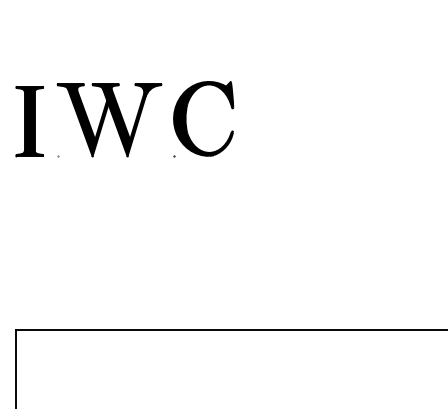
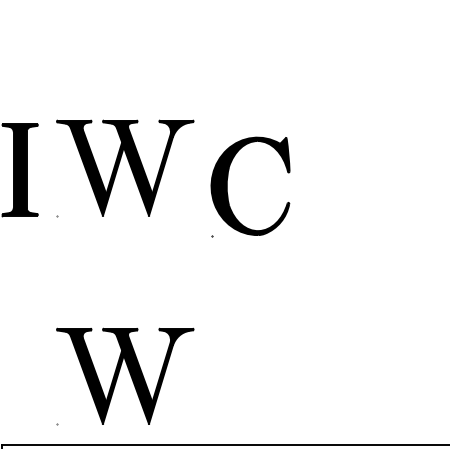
part: (186, 119) -> (227, 187), moved
part: (109, 278) -> (125, 376), added

